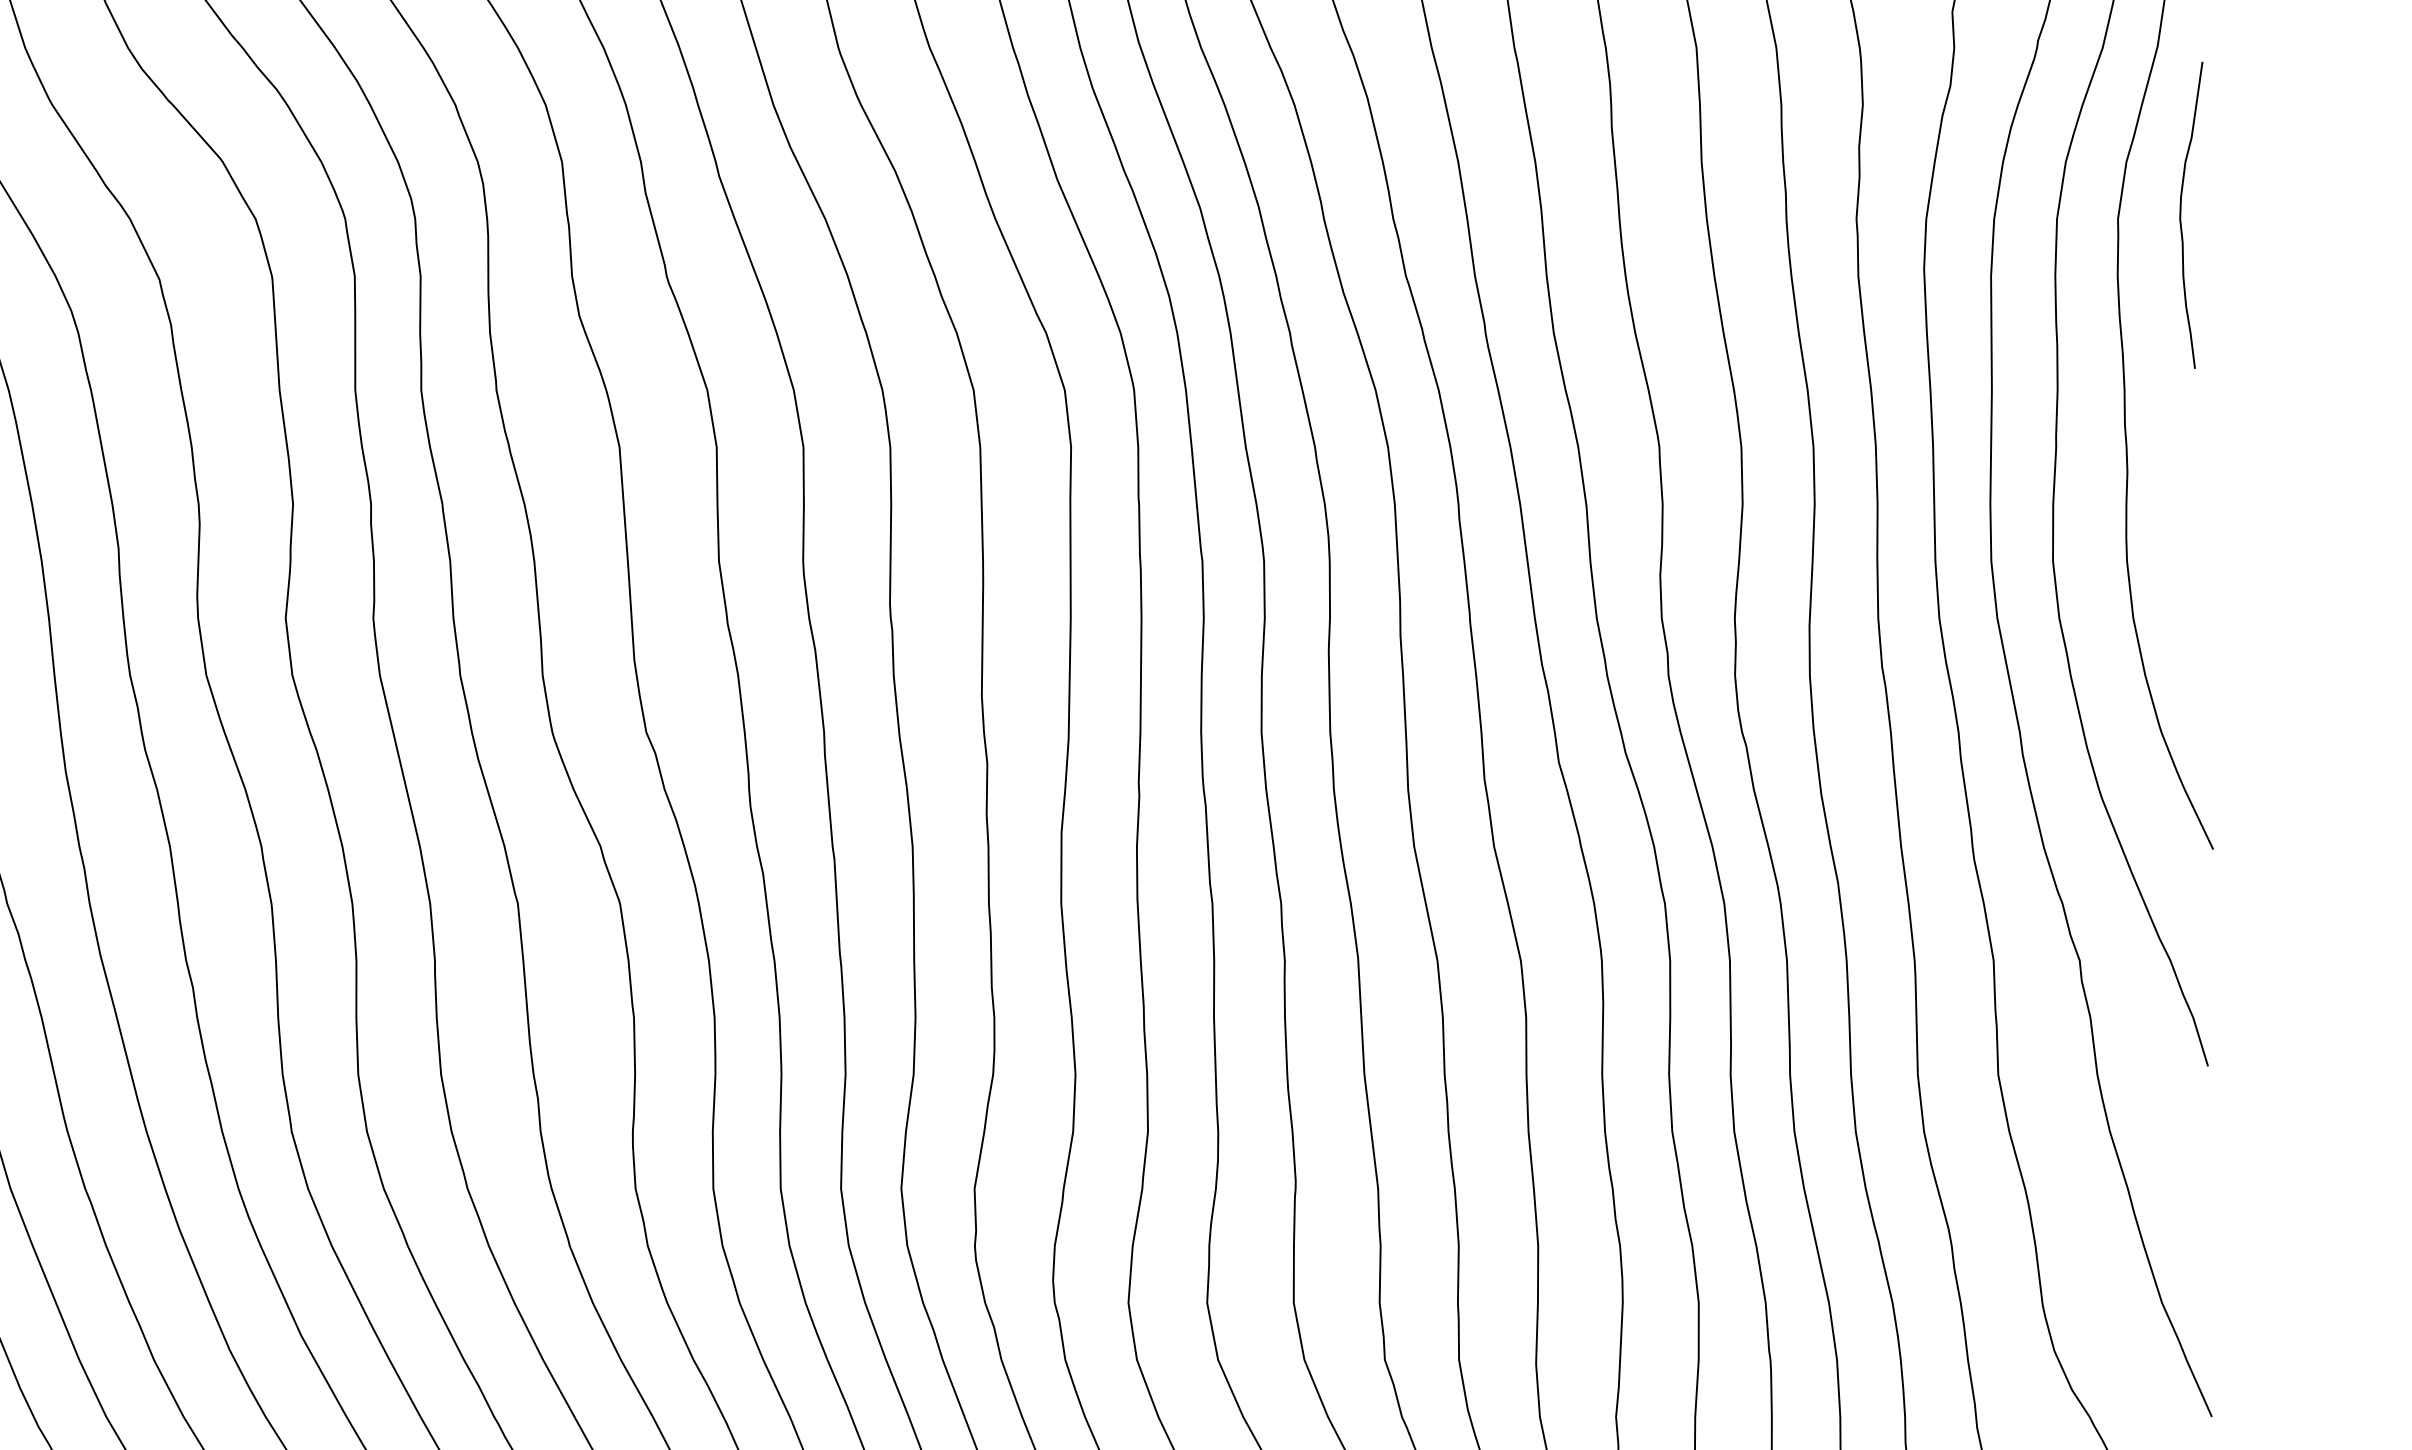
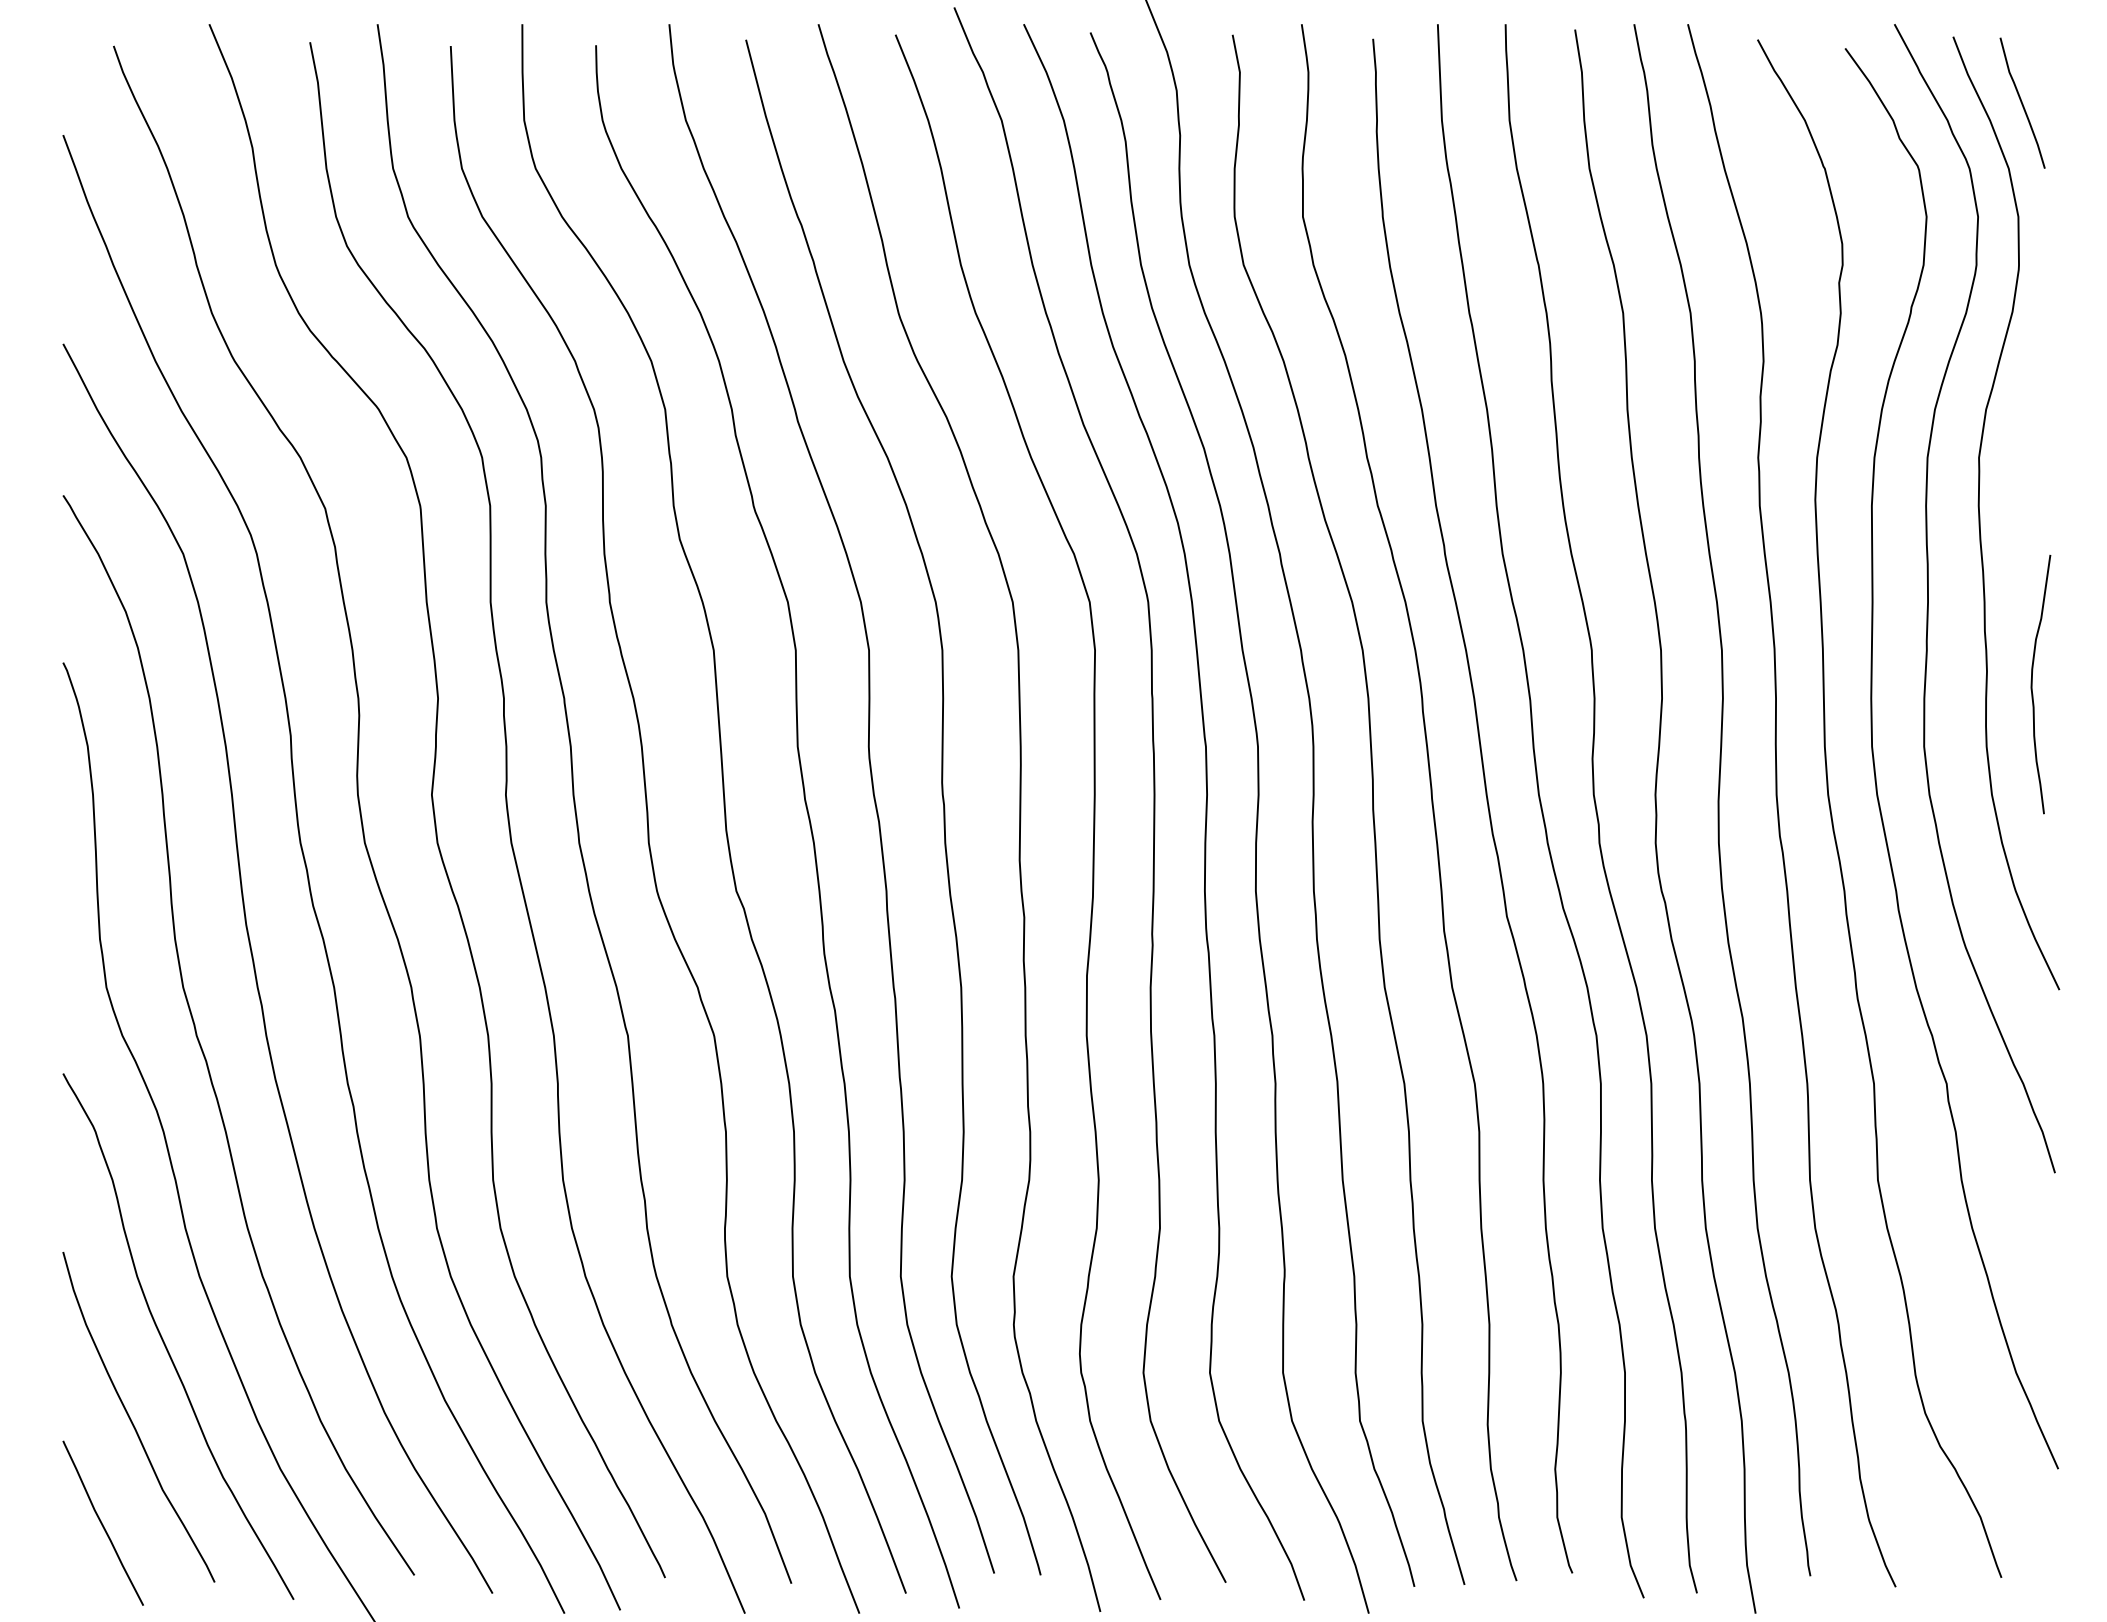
curve: (2181, 215) -> (2032, 684), moved

